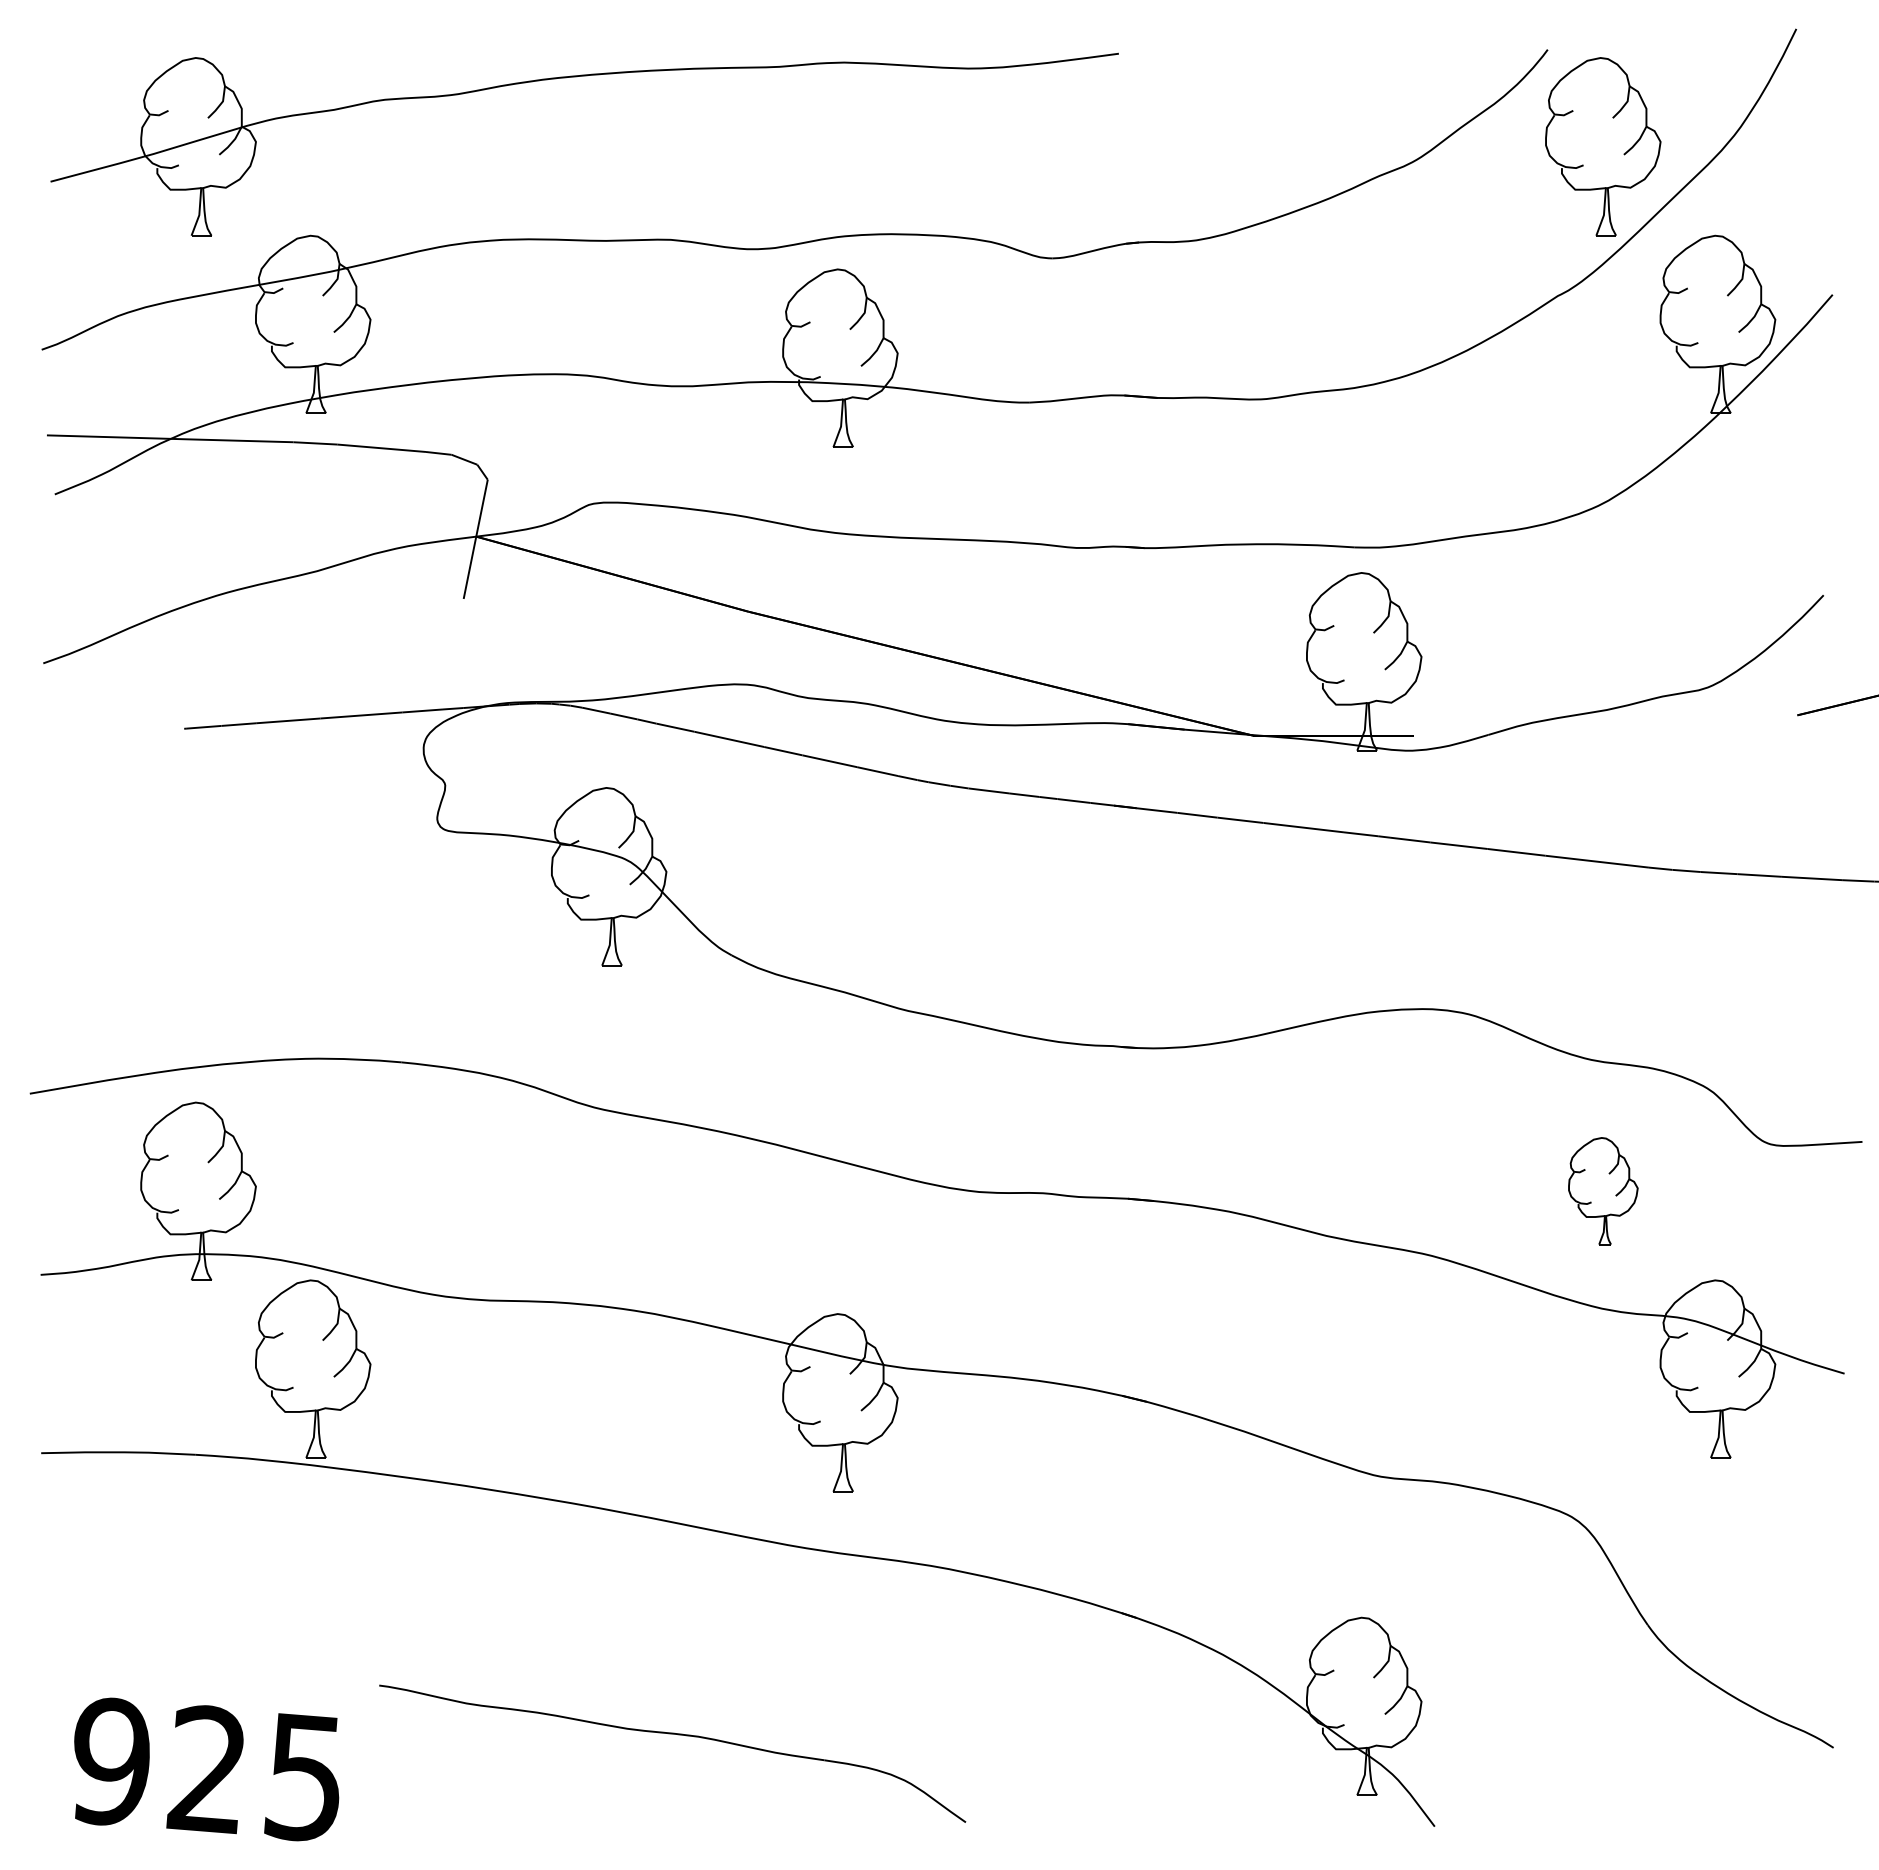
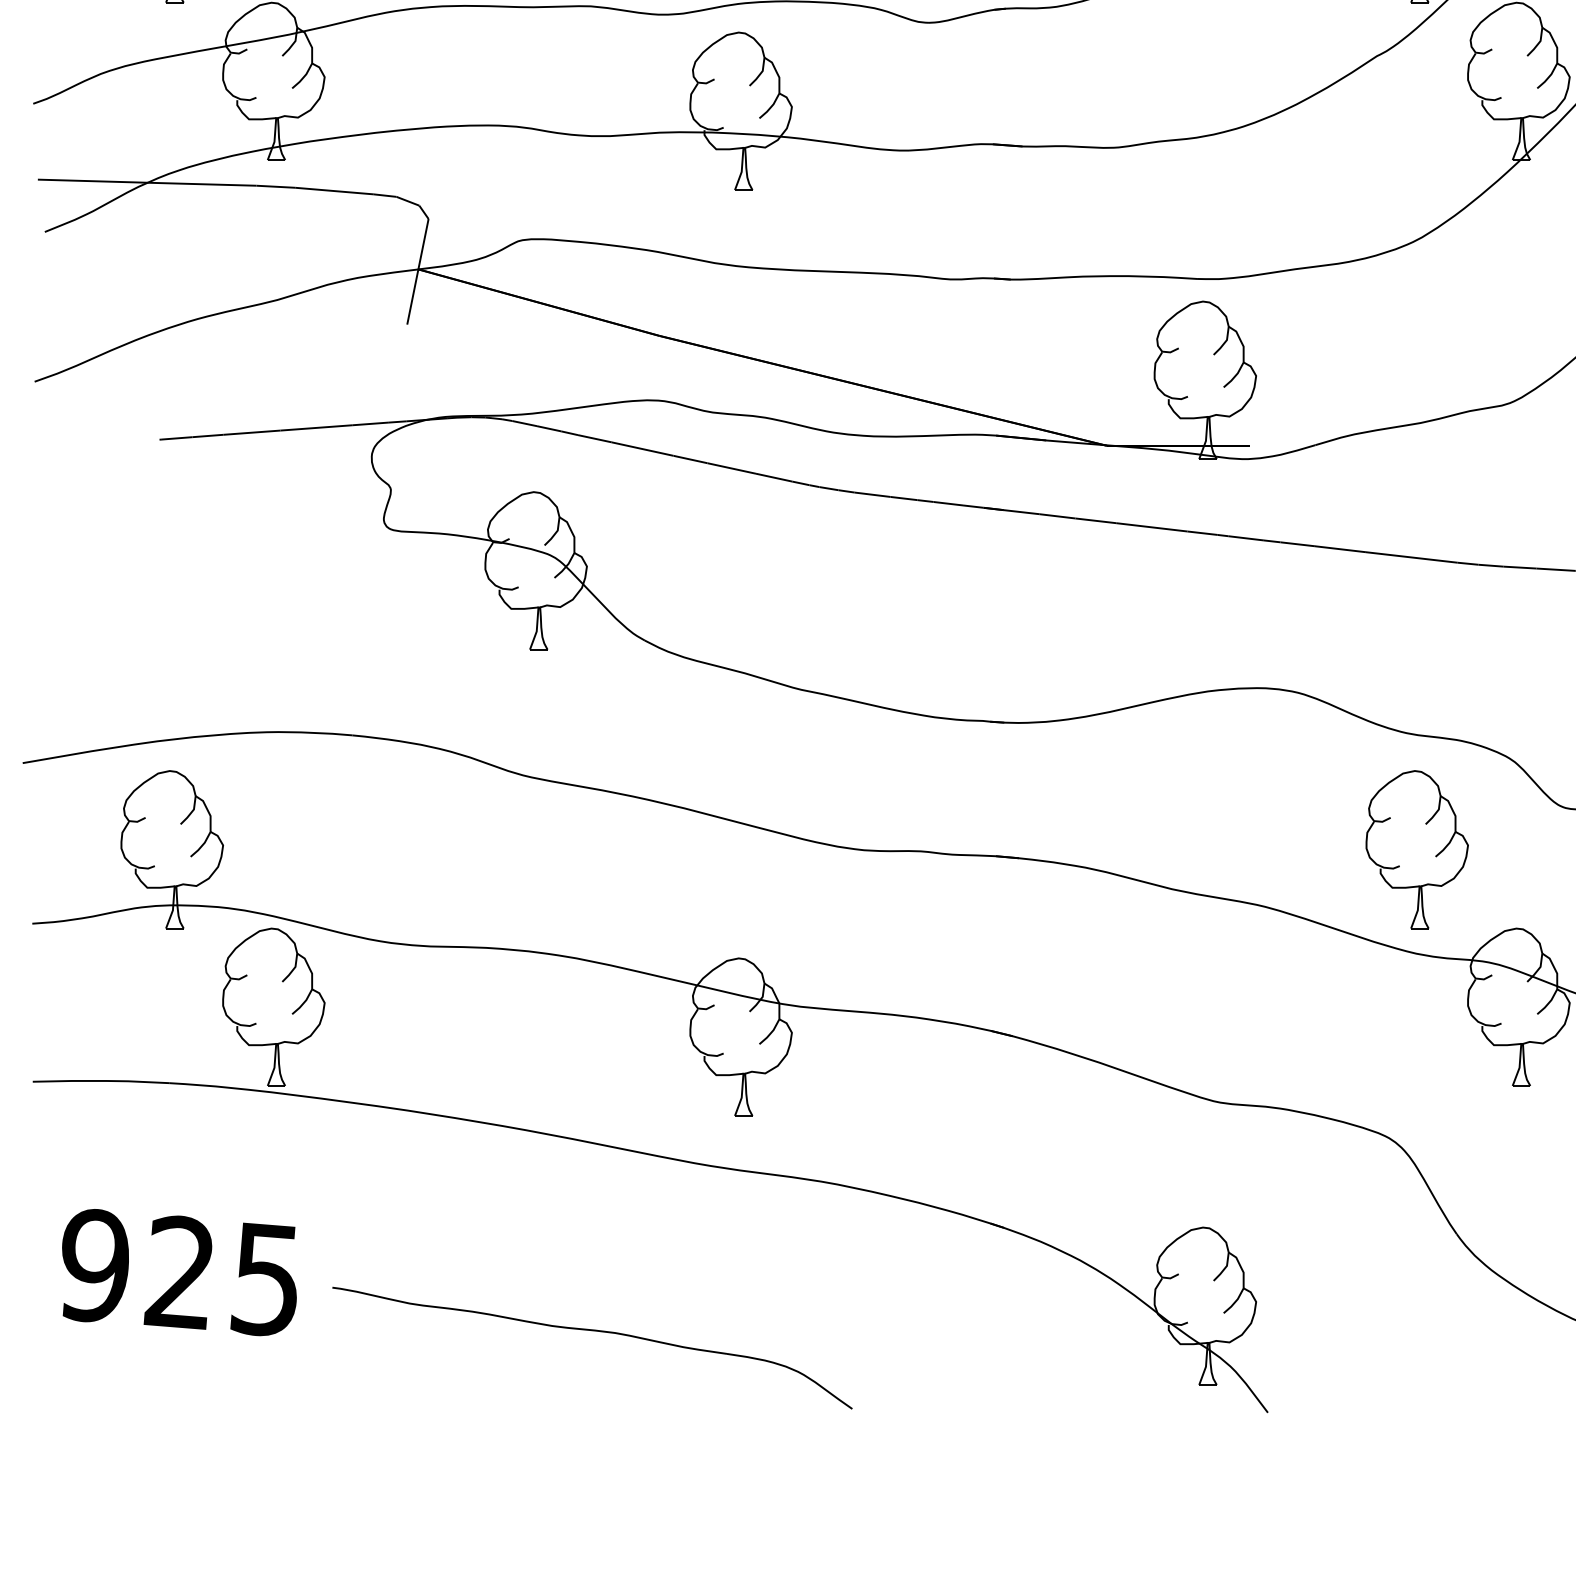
part: (1603, 1190) -> (1417, 848), size x1.67
text: (206, 1769) -> (179, 1272), moved

